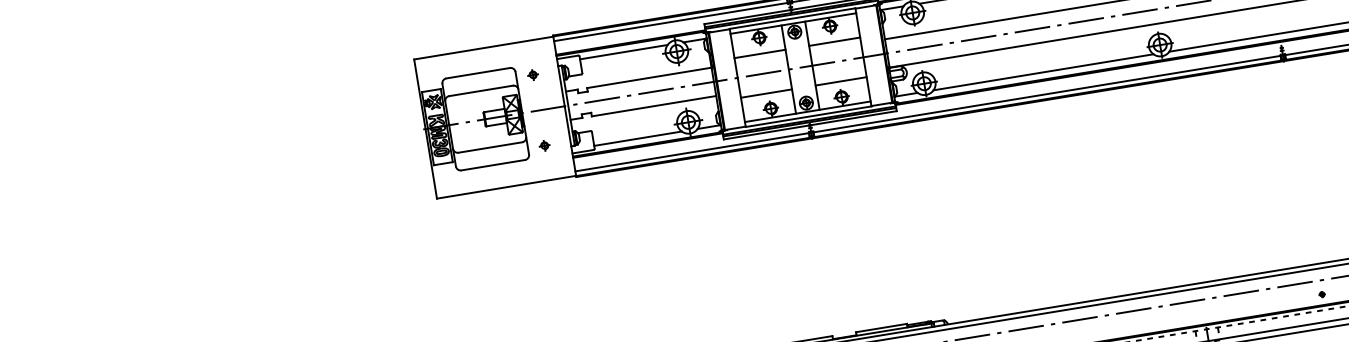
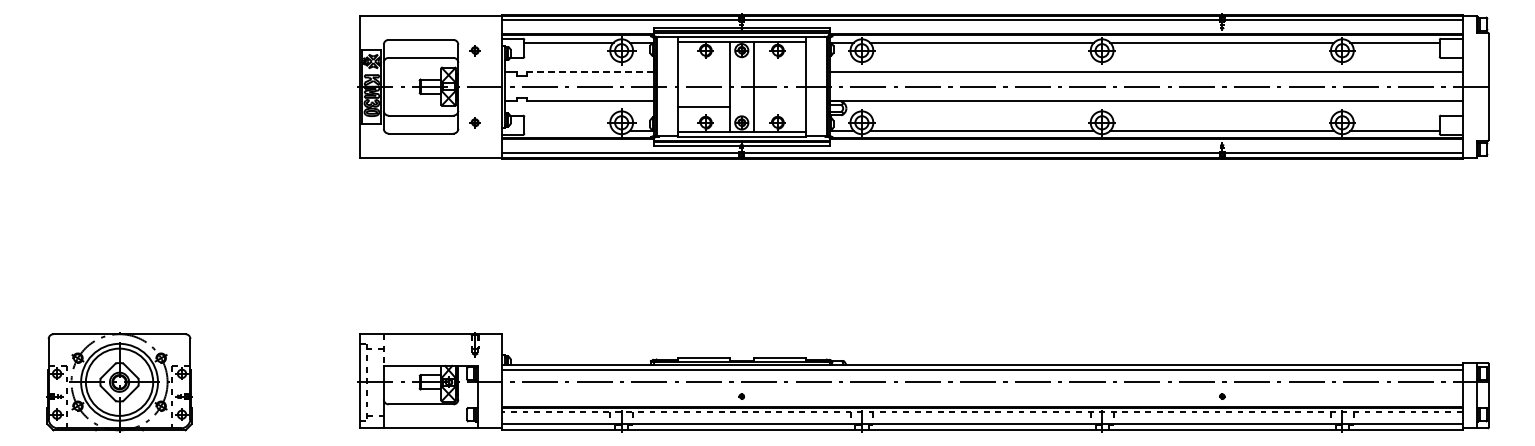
line: (834, 41) -> (779, 66), removed
line: (759, 53) -> (703, 66), removed
line: (648, 78) -> (589, 72), solid -> dashed
line: (840, 80) -> (779, 106), removed
line: (637, 138) -> (568, 130), removed

